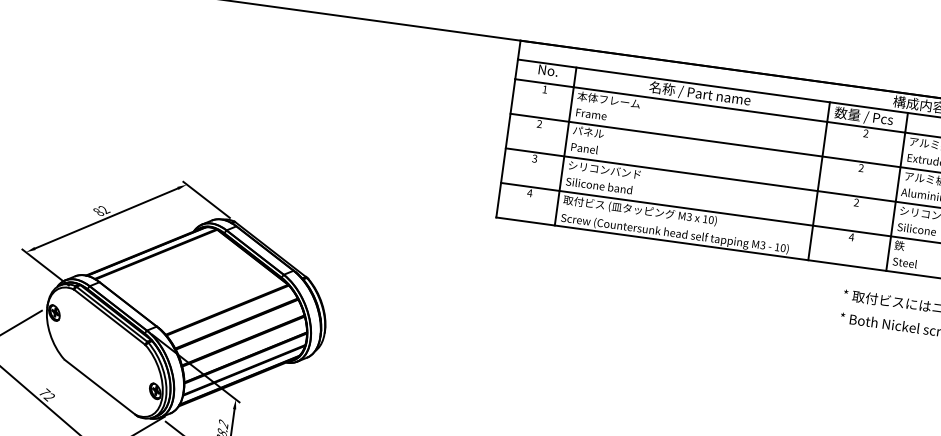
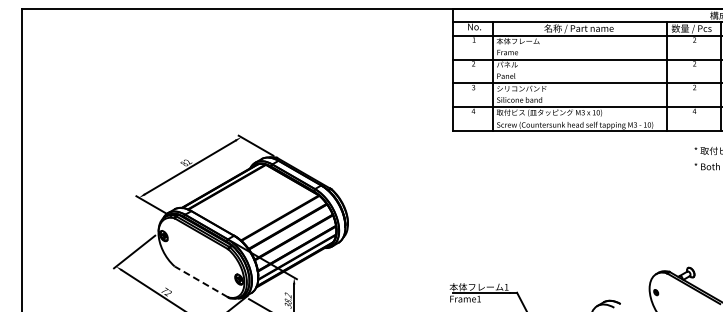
line: (100, 386) -> (201, 281), solid -> dashed

